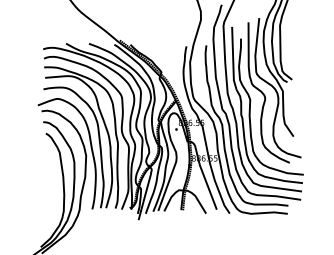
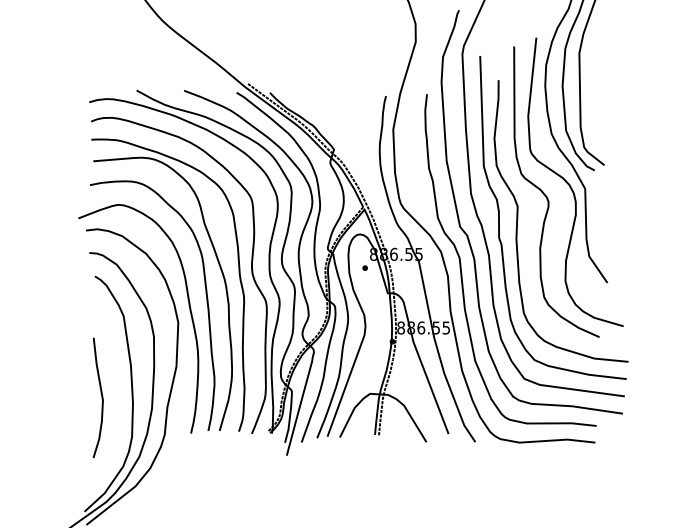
curve: (48, 192) -> (100, 398), added

